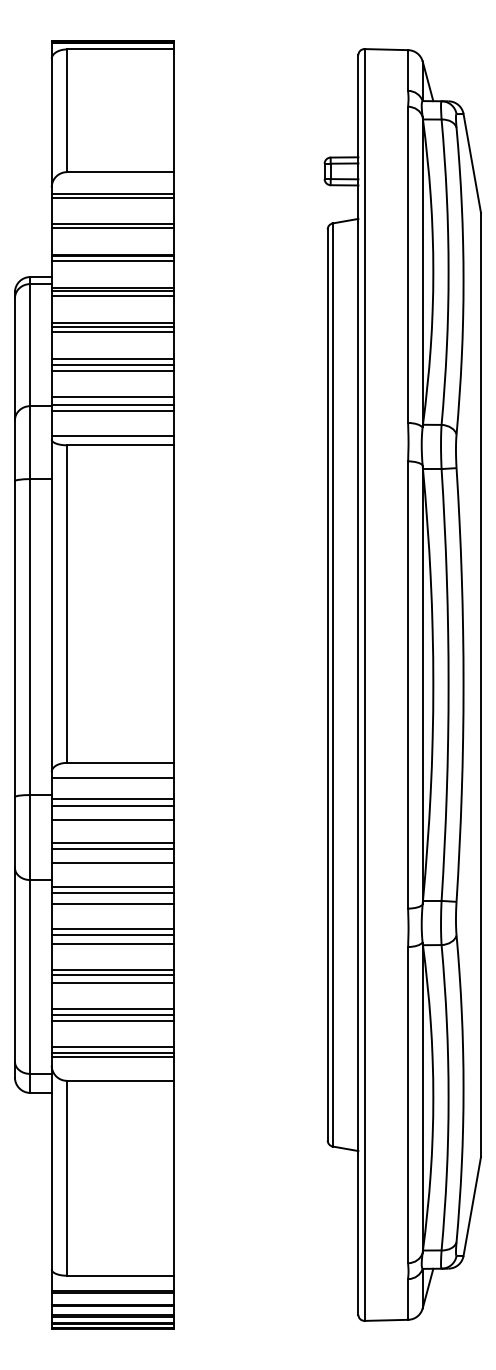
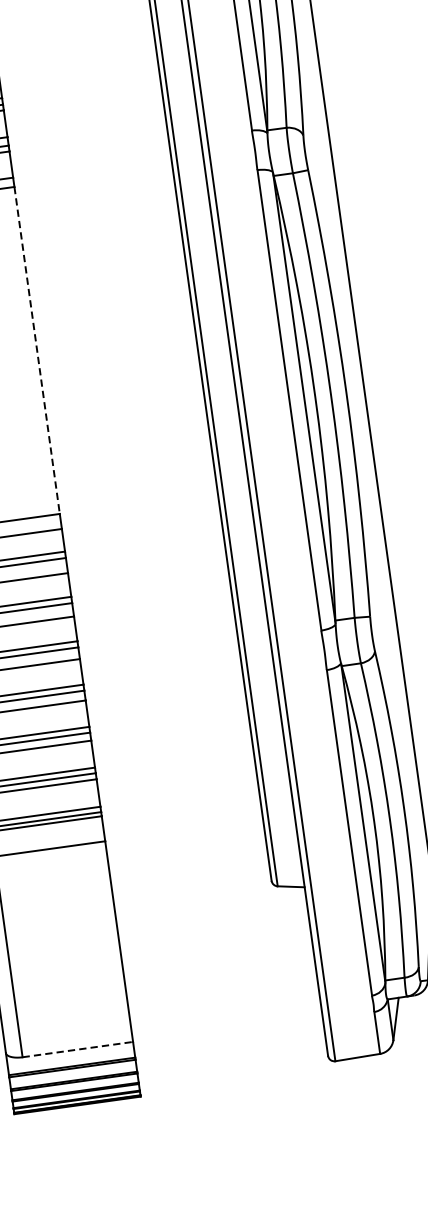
line: (174, 604) -> (37, 350), solid -> dashed
line: (120, 1275) -> (77, 1049), solid -> dashed

